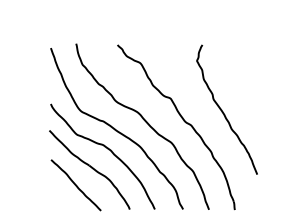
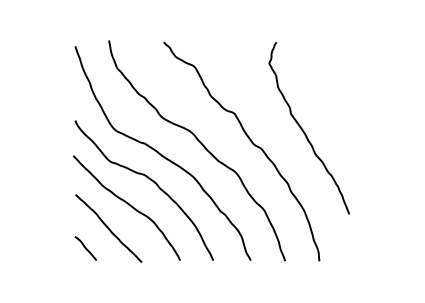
line: (58, 200) -> (85, 248), added

